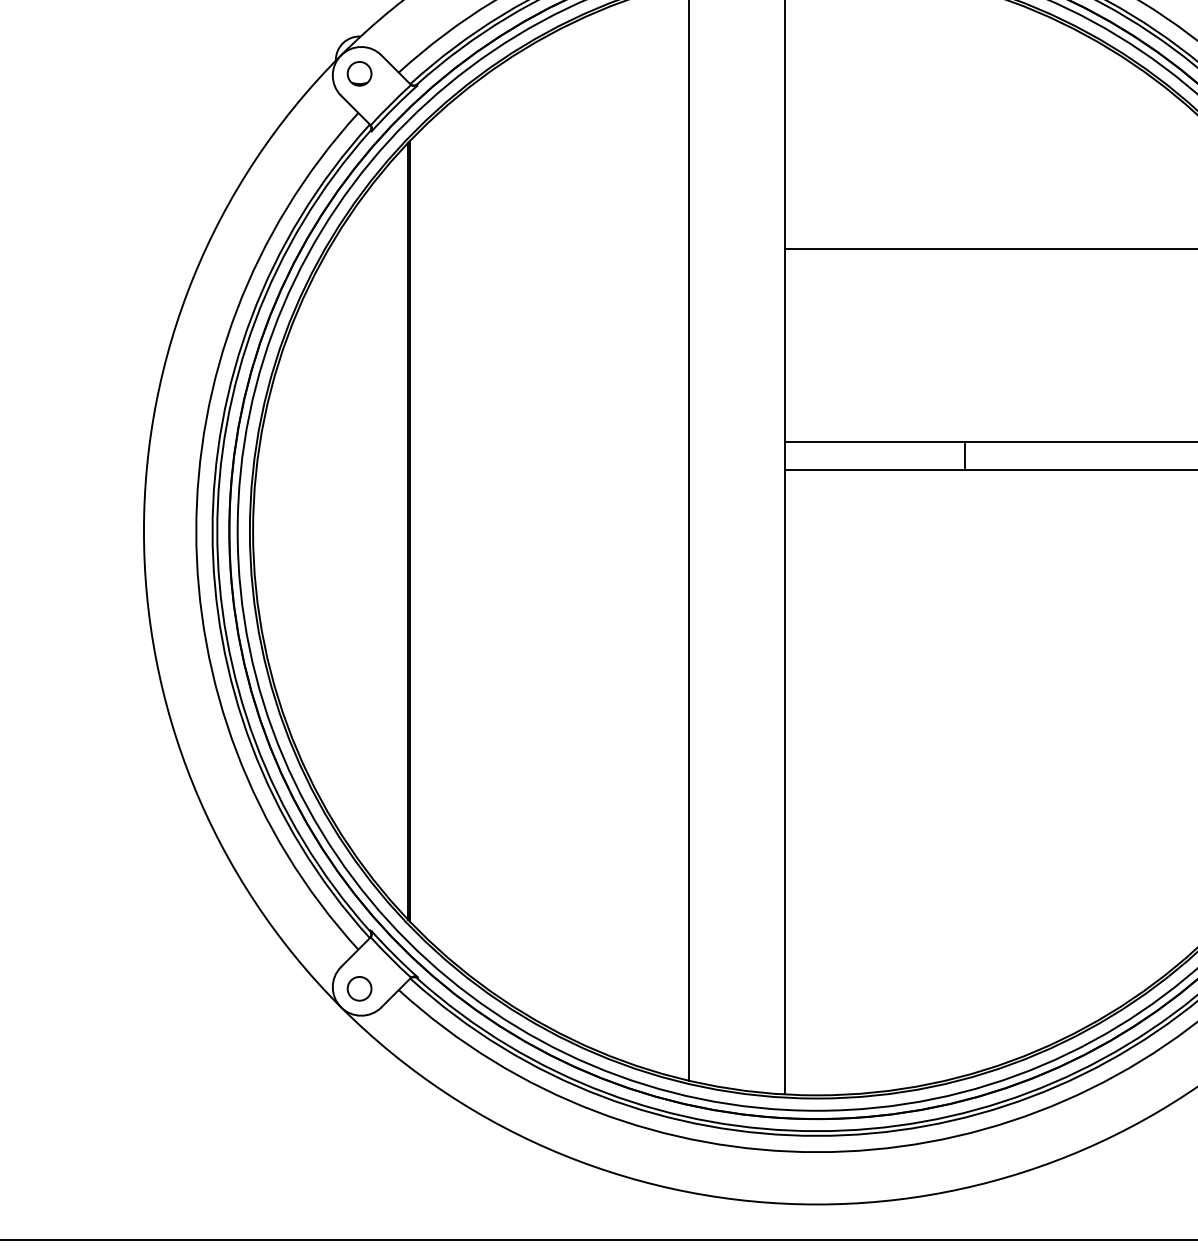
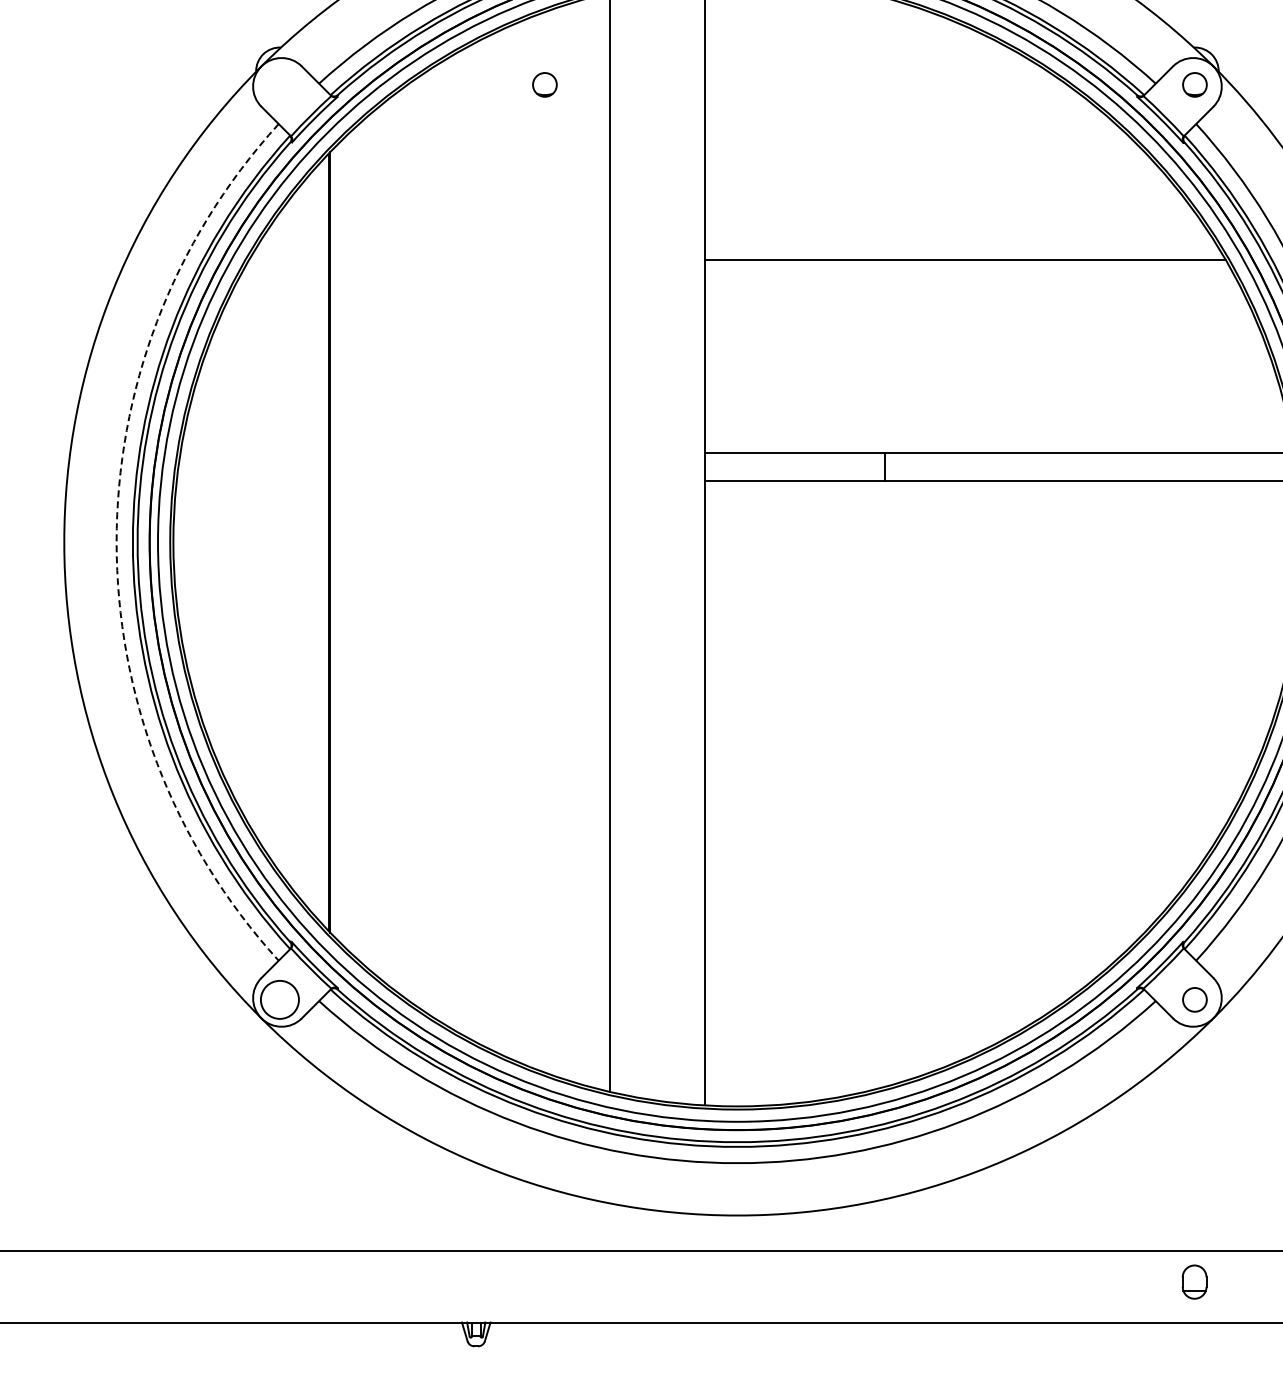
circle: (359, 73) -> (544, 84), moved
arc: (196, 531) -> (116, 542), solid -> dashed
circle: (359, 988) -> (279, 999), size x1.6

